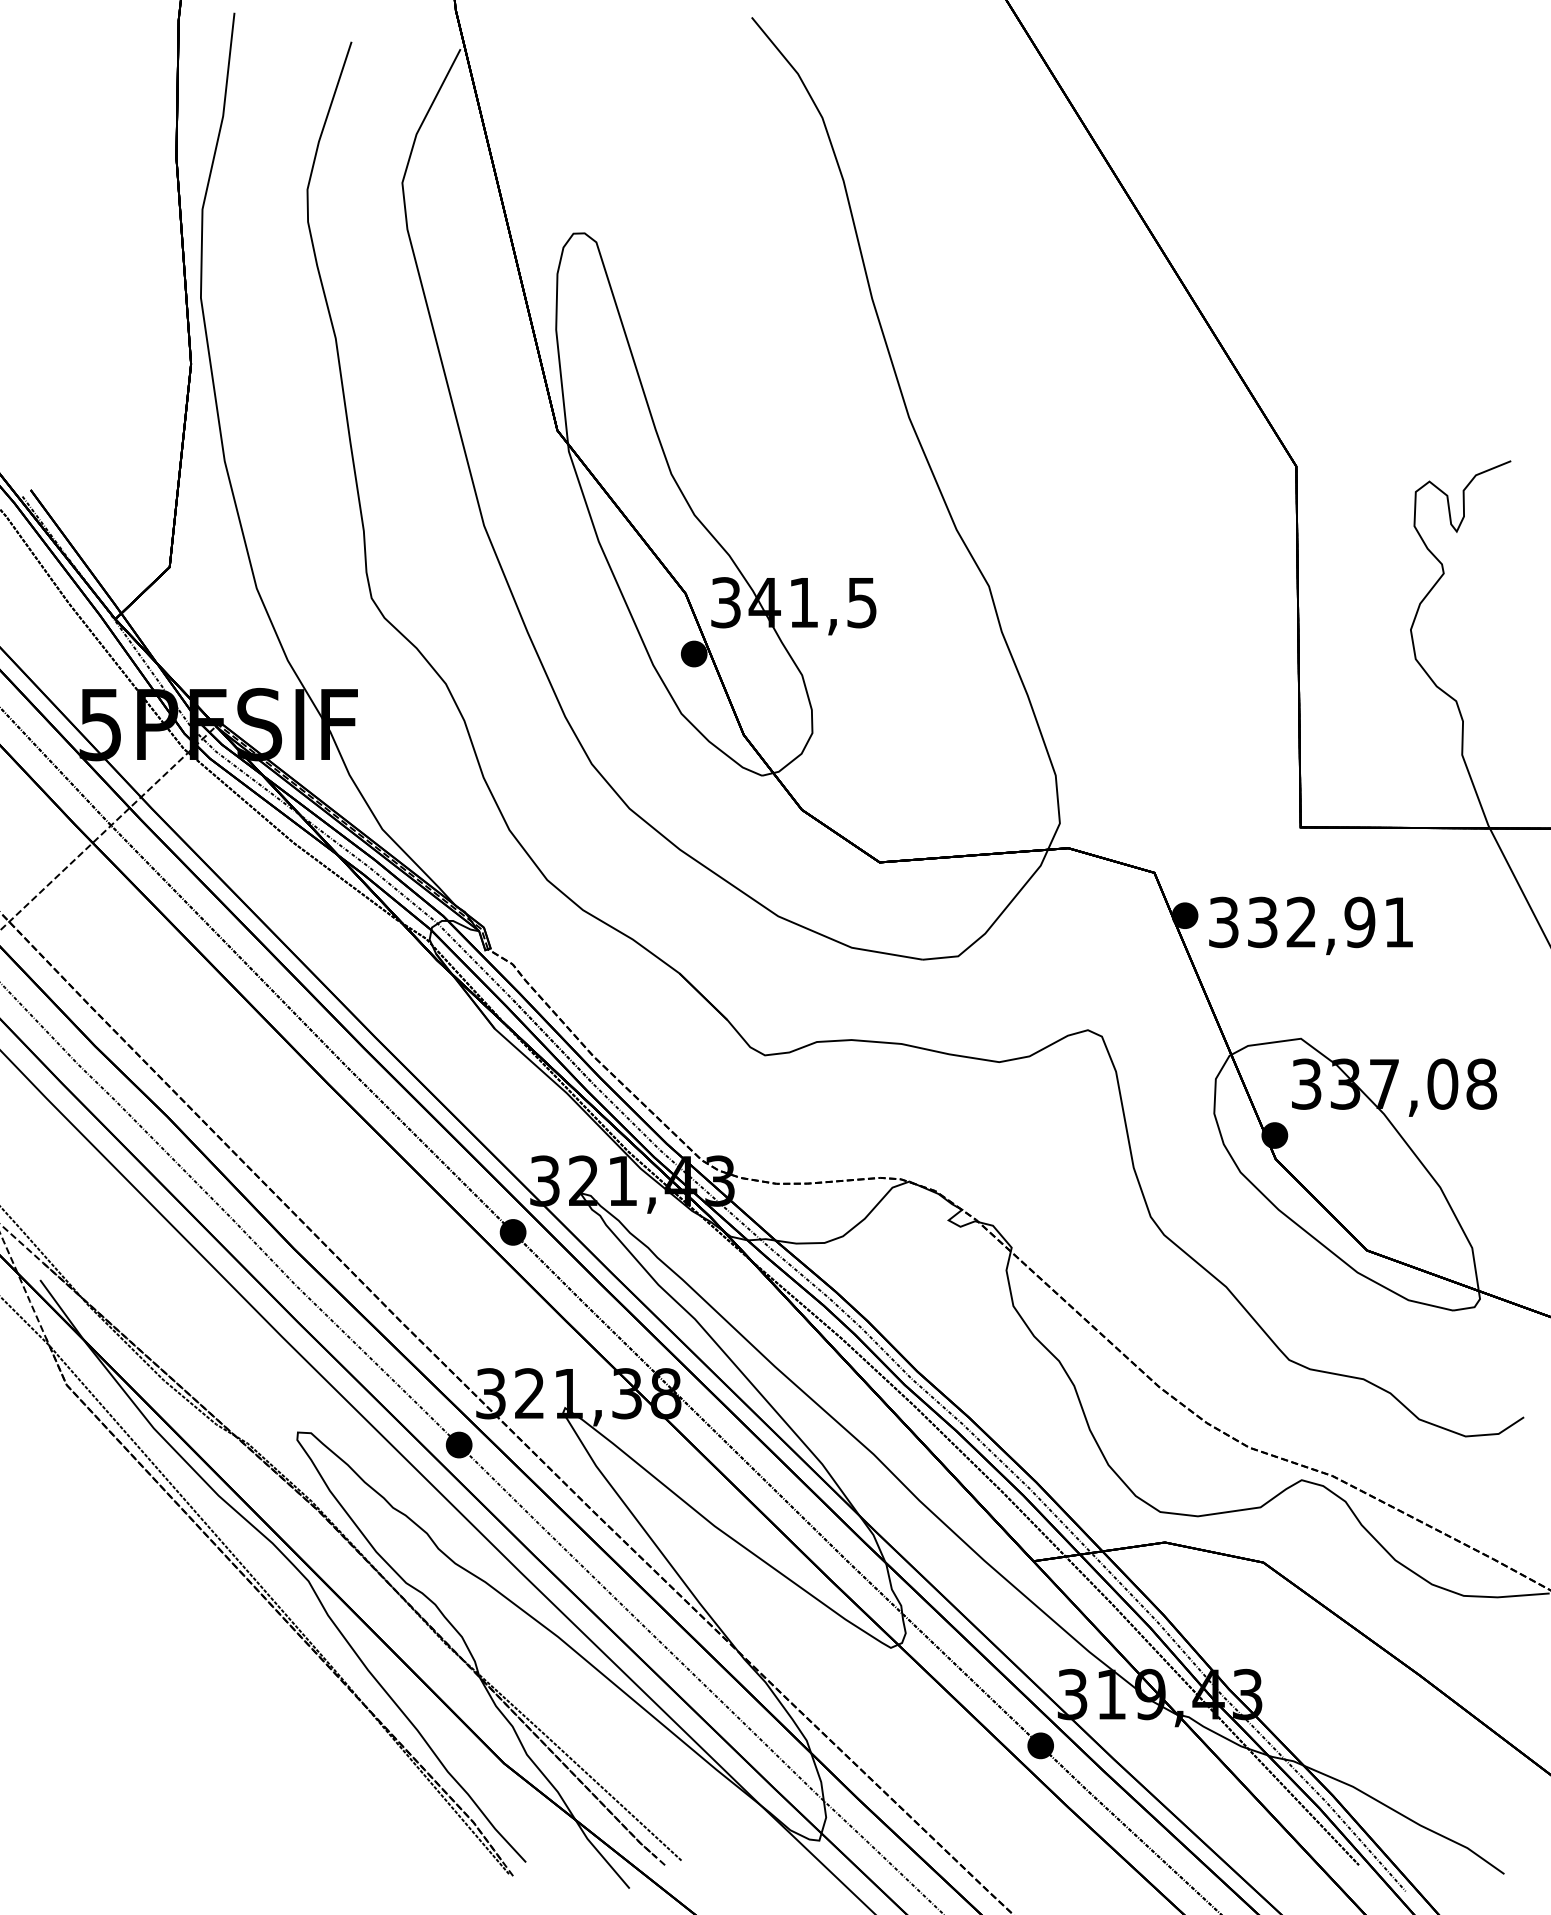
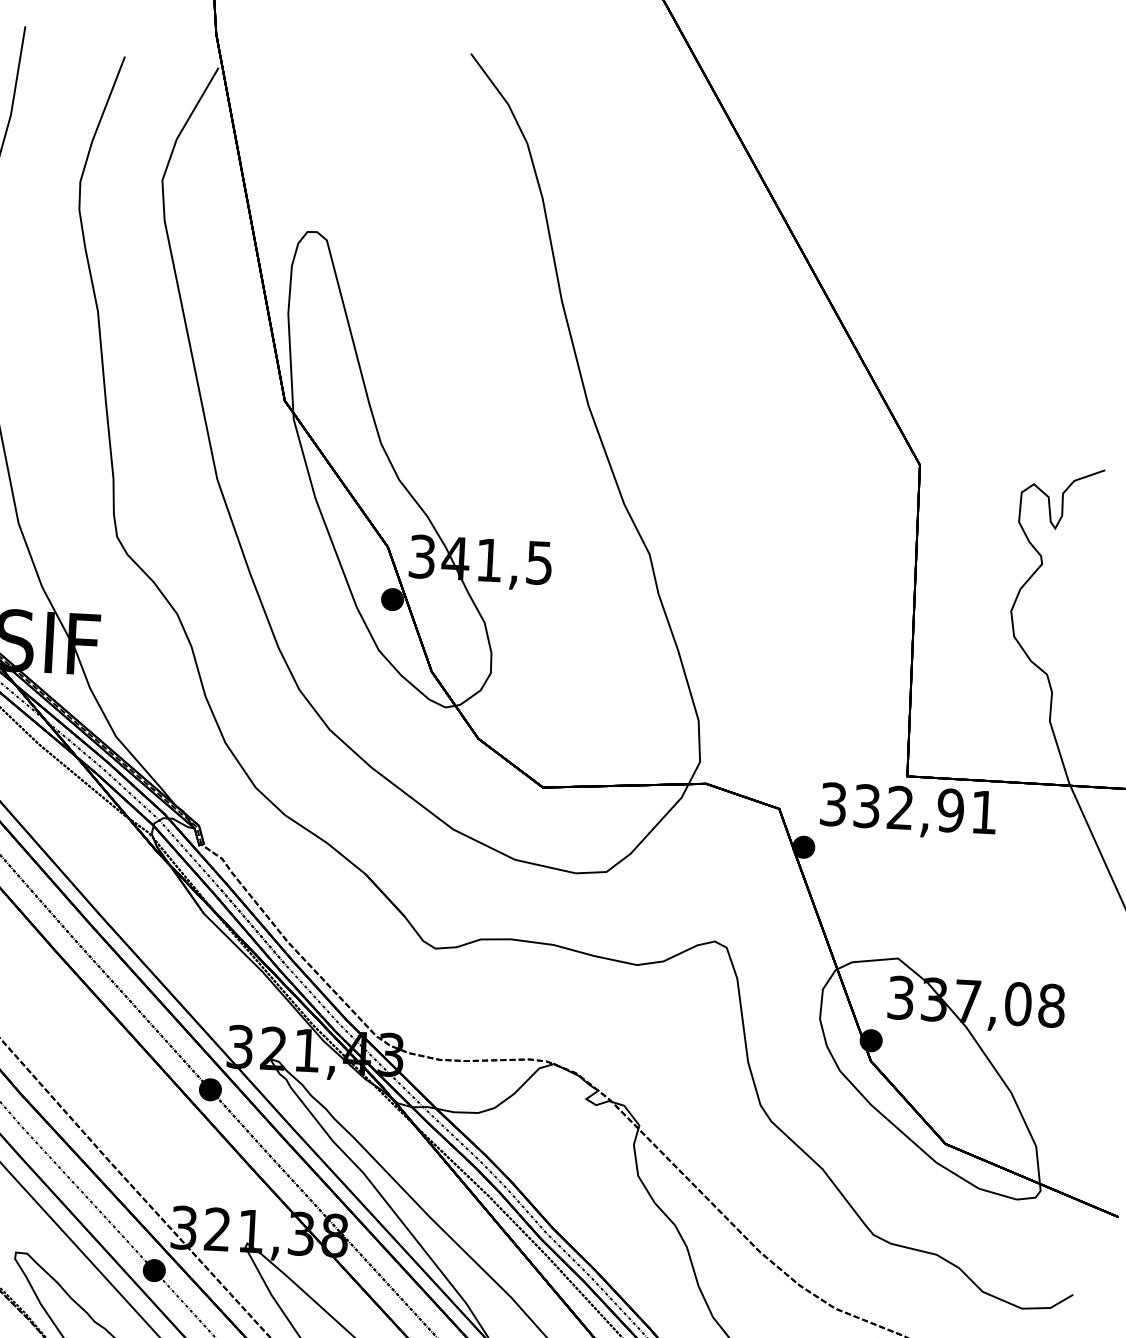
text: (1310, 925) -> (907, 811), moved

